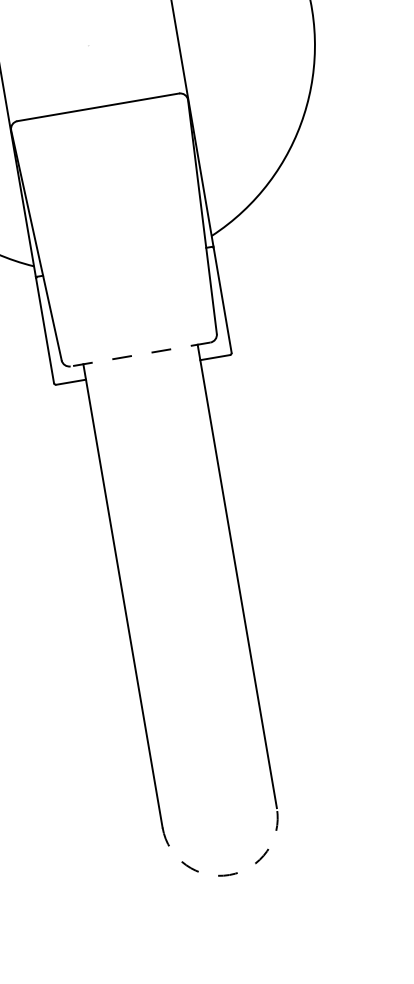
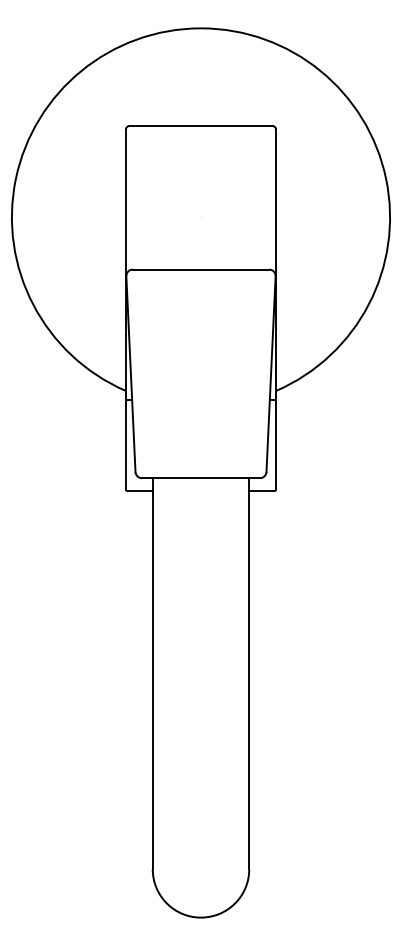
line: (140, 354) -> (200, 478), dashed -> solid
arc: (230, 874) -> (201, 917), dashed -> solid

